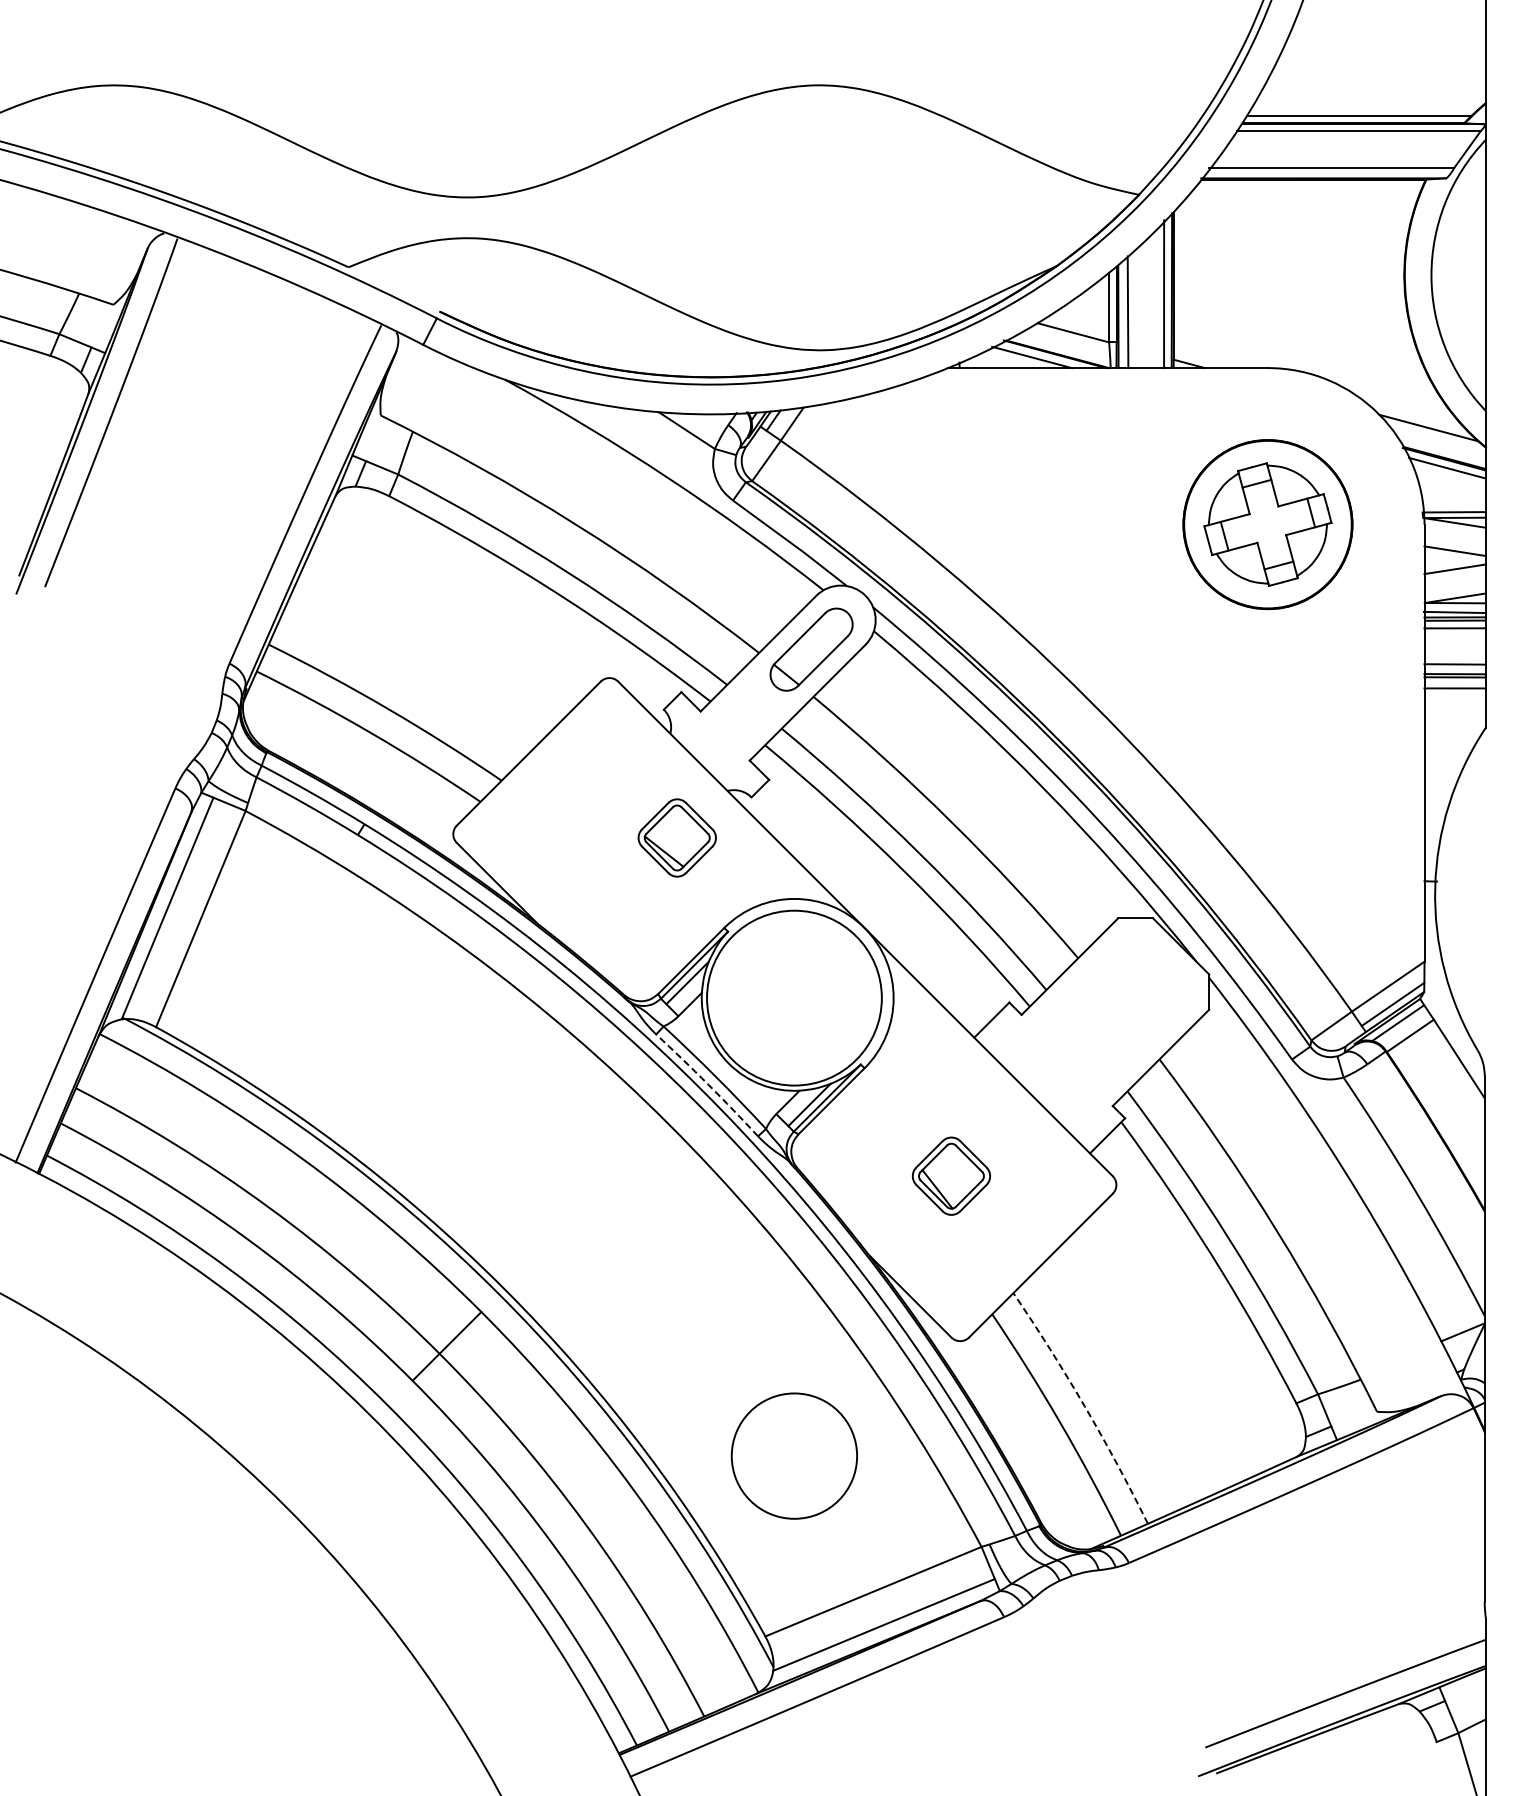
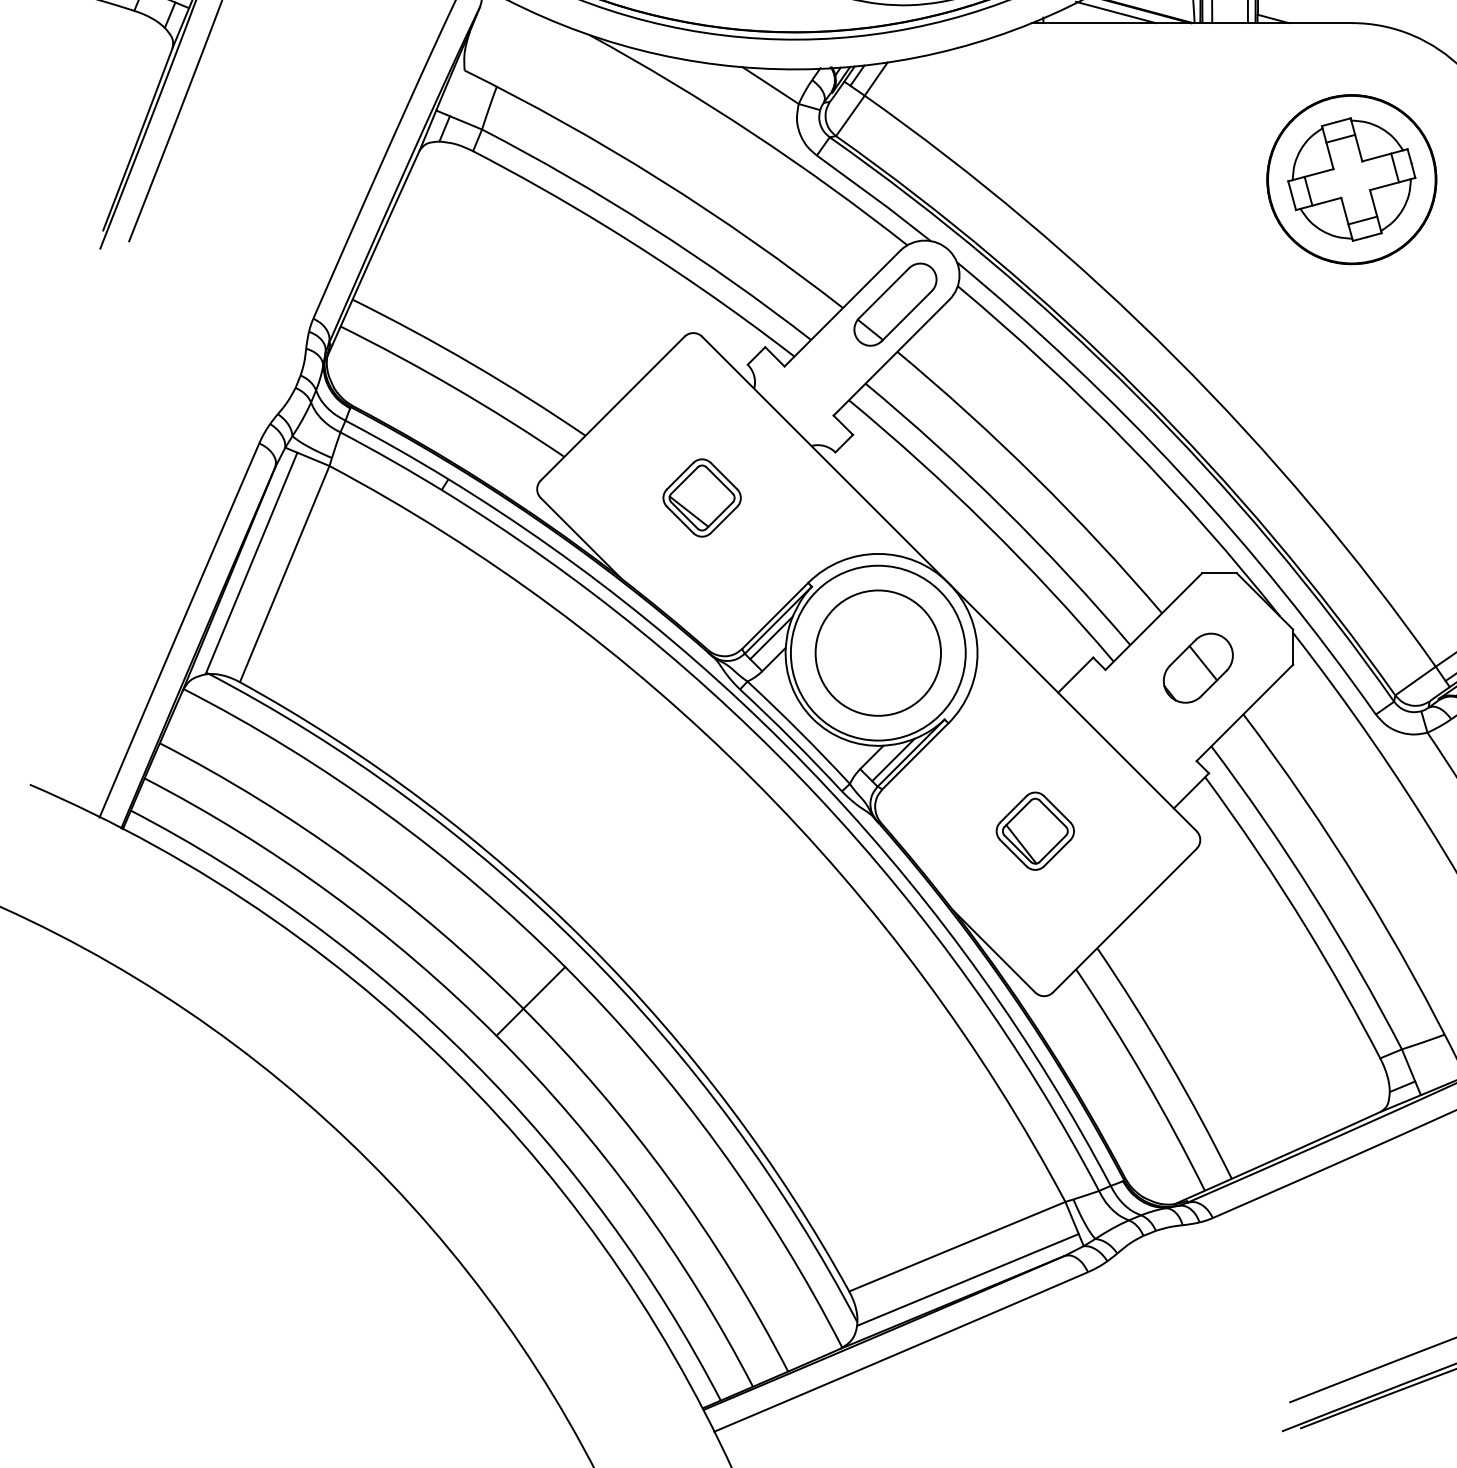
part: (676, 837) -> (701, 497), moved
part: (1114, 1012) -> (1198, 667), added
arc: (708, 1084) -> (792, 739), dashed -> solid
arc: (1084, 1406) -> (1168, 1061), dashed -> solid
circle: (793, 1455) -> (877, 652), moved

